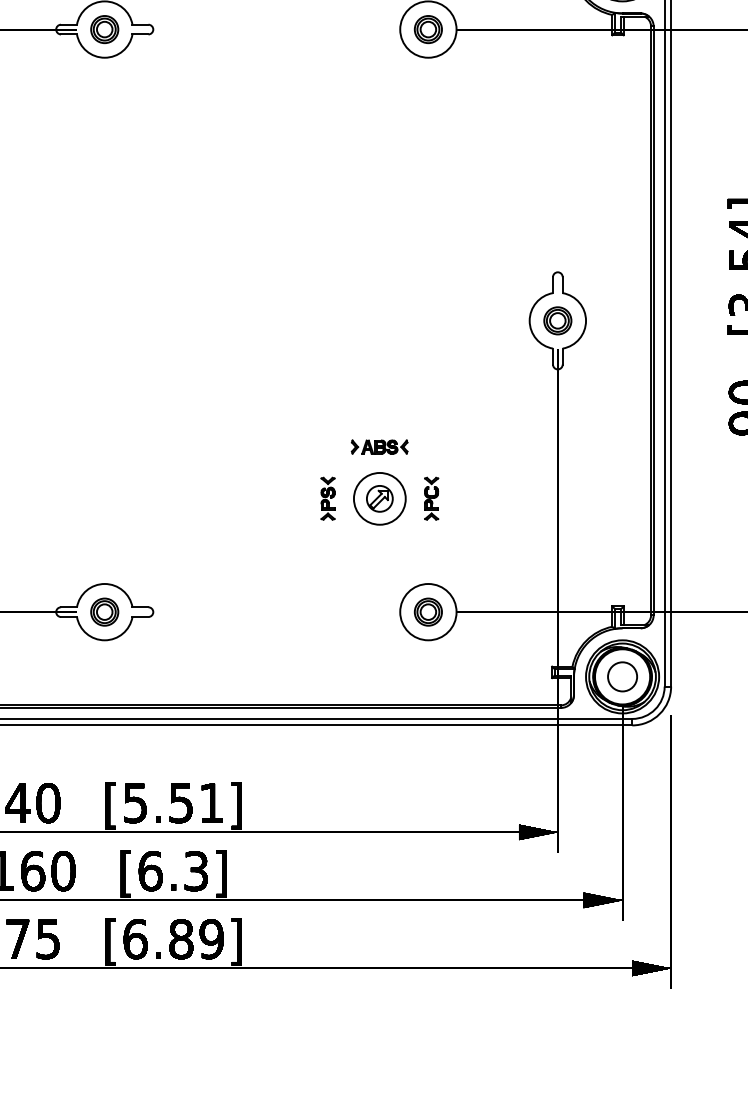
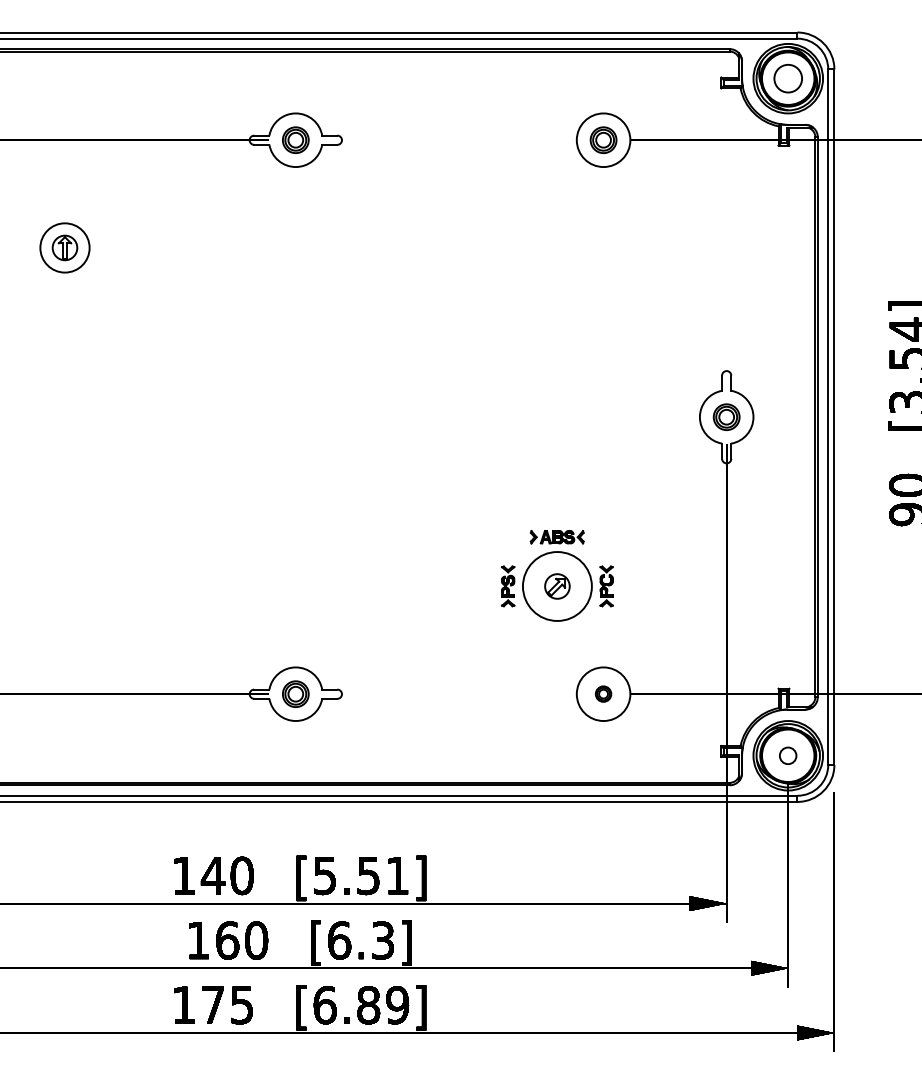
circle: (379, 498) -> (557, 586), size x1.4
part: (428, 611) -> (603, 693), size x0.6
circle: (621, 676) -> (787, 755), size x0.6

